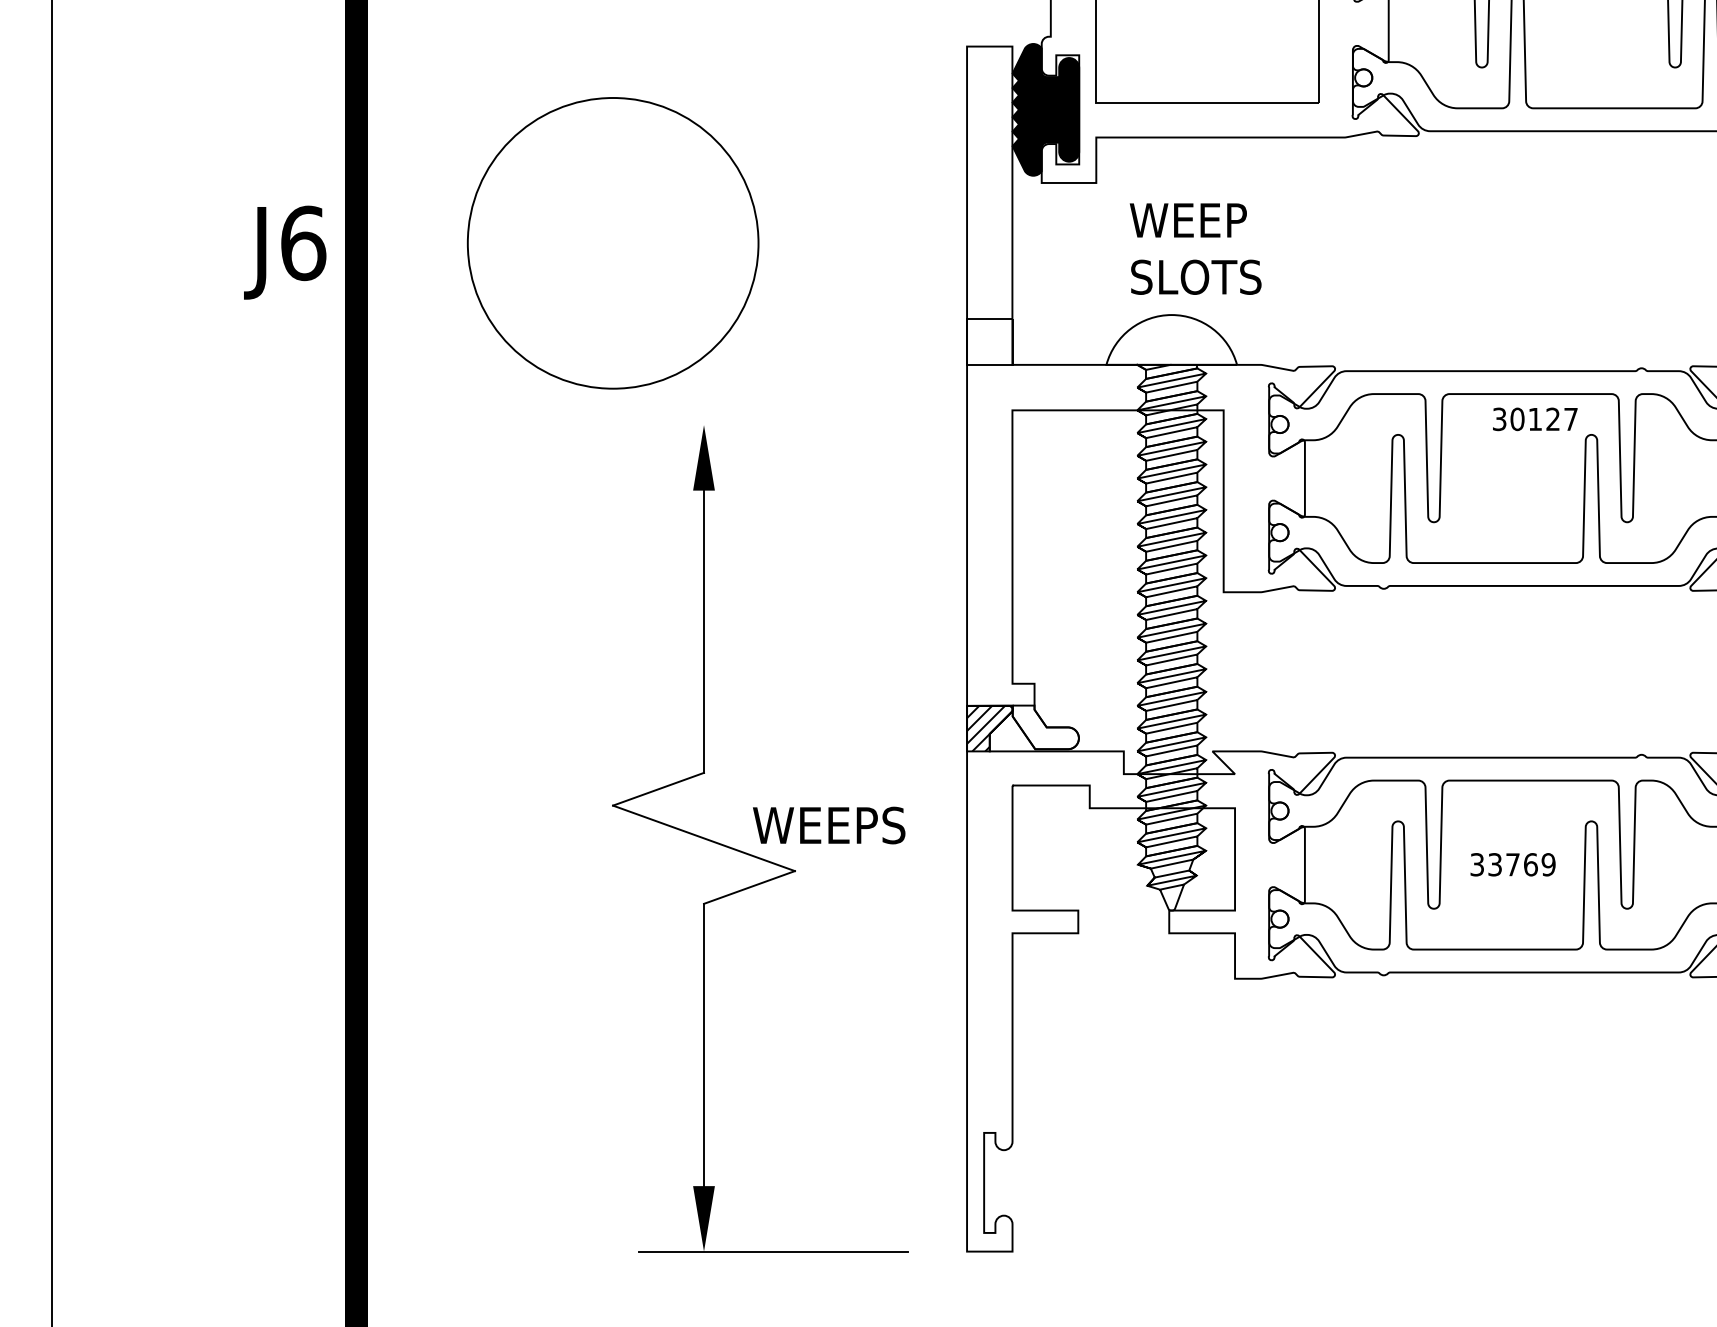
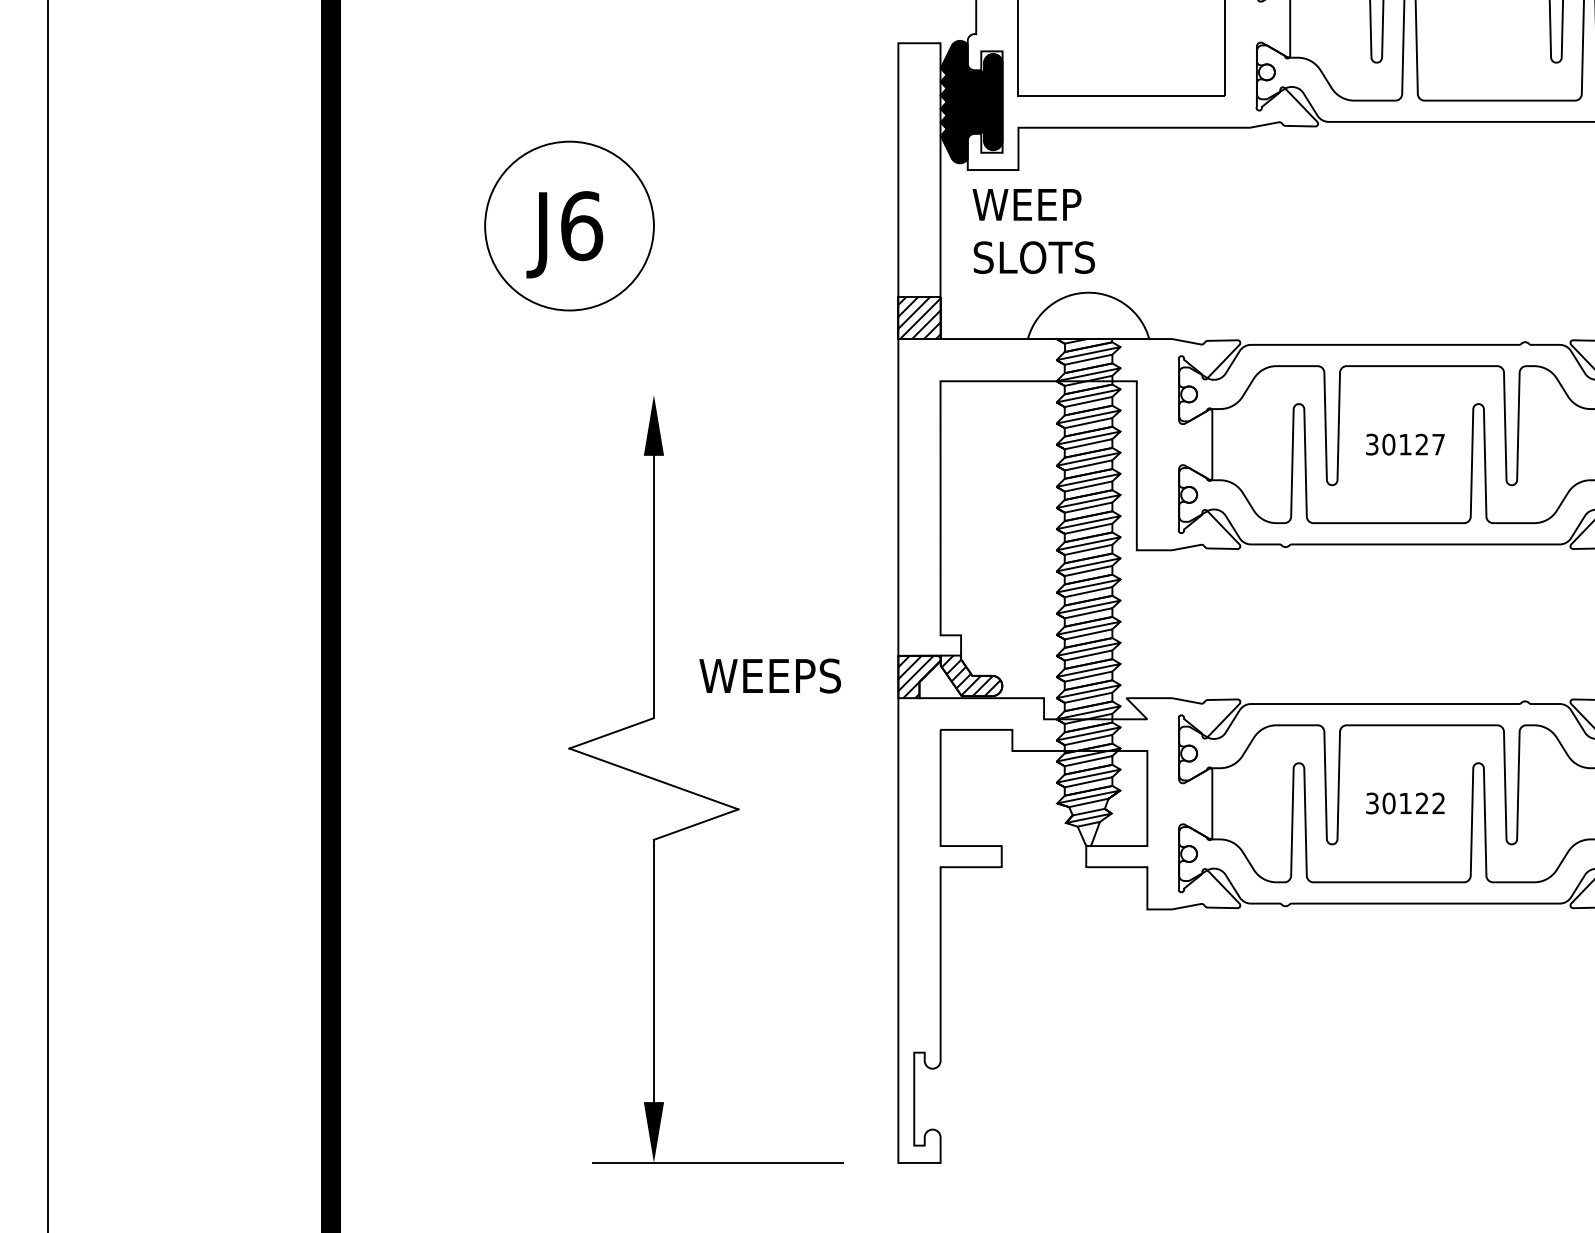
circle: (613, 242) -> (569, 225), size x0.62
text: (1195, 249) -> (1033, 231), moved
text: (284, 252) -> (564, 234), moved
hatch: (989, 341) -> (919, 317), added
text: (1535, 419) -> (1405, 444), moved
hatch: (1044, 726) -> (970, 675), added
text: (829, 824) -> (770, 675), moved
text: (1521, 864) -> (1413, 803), 33769 -> 30122

